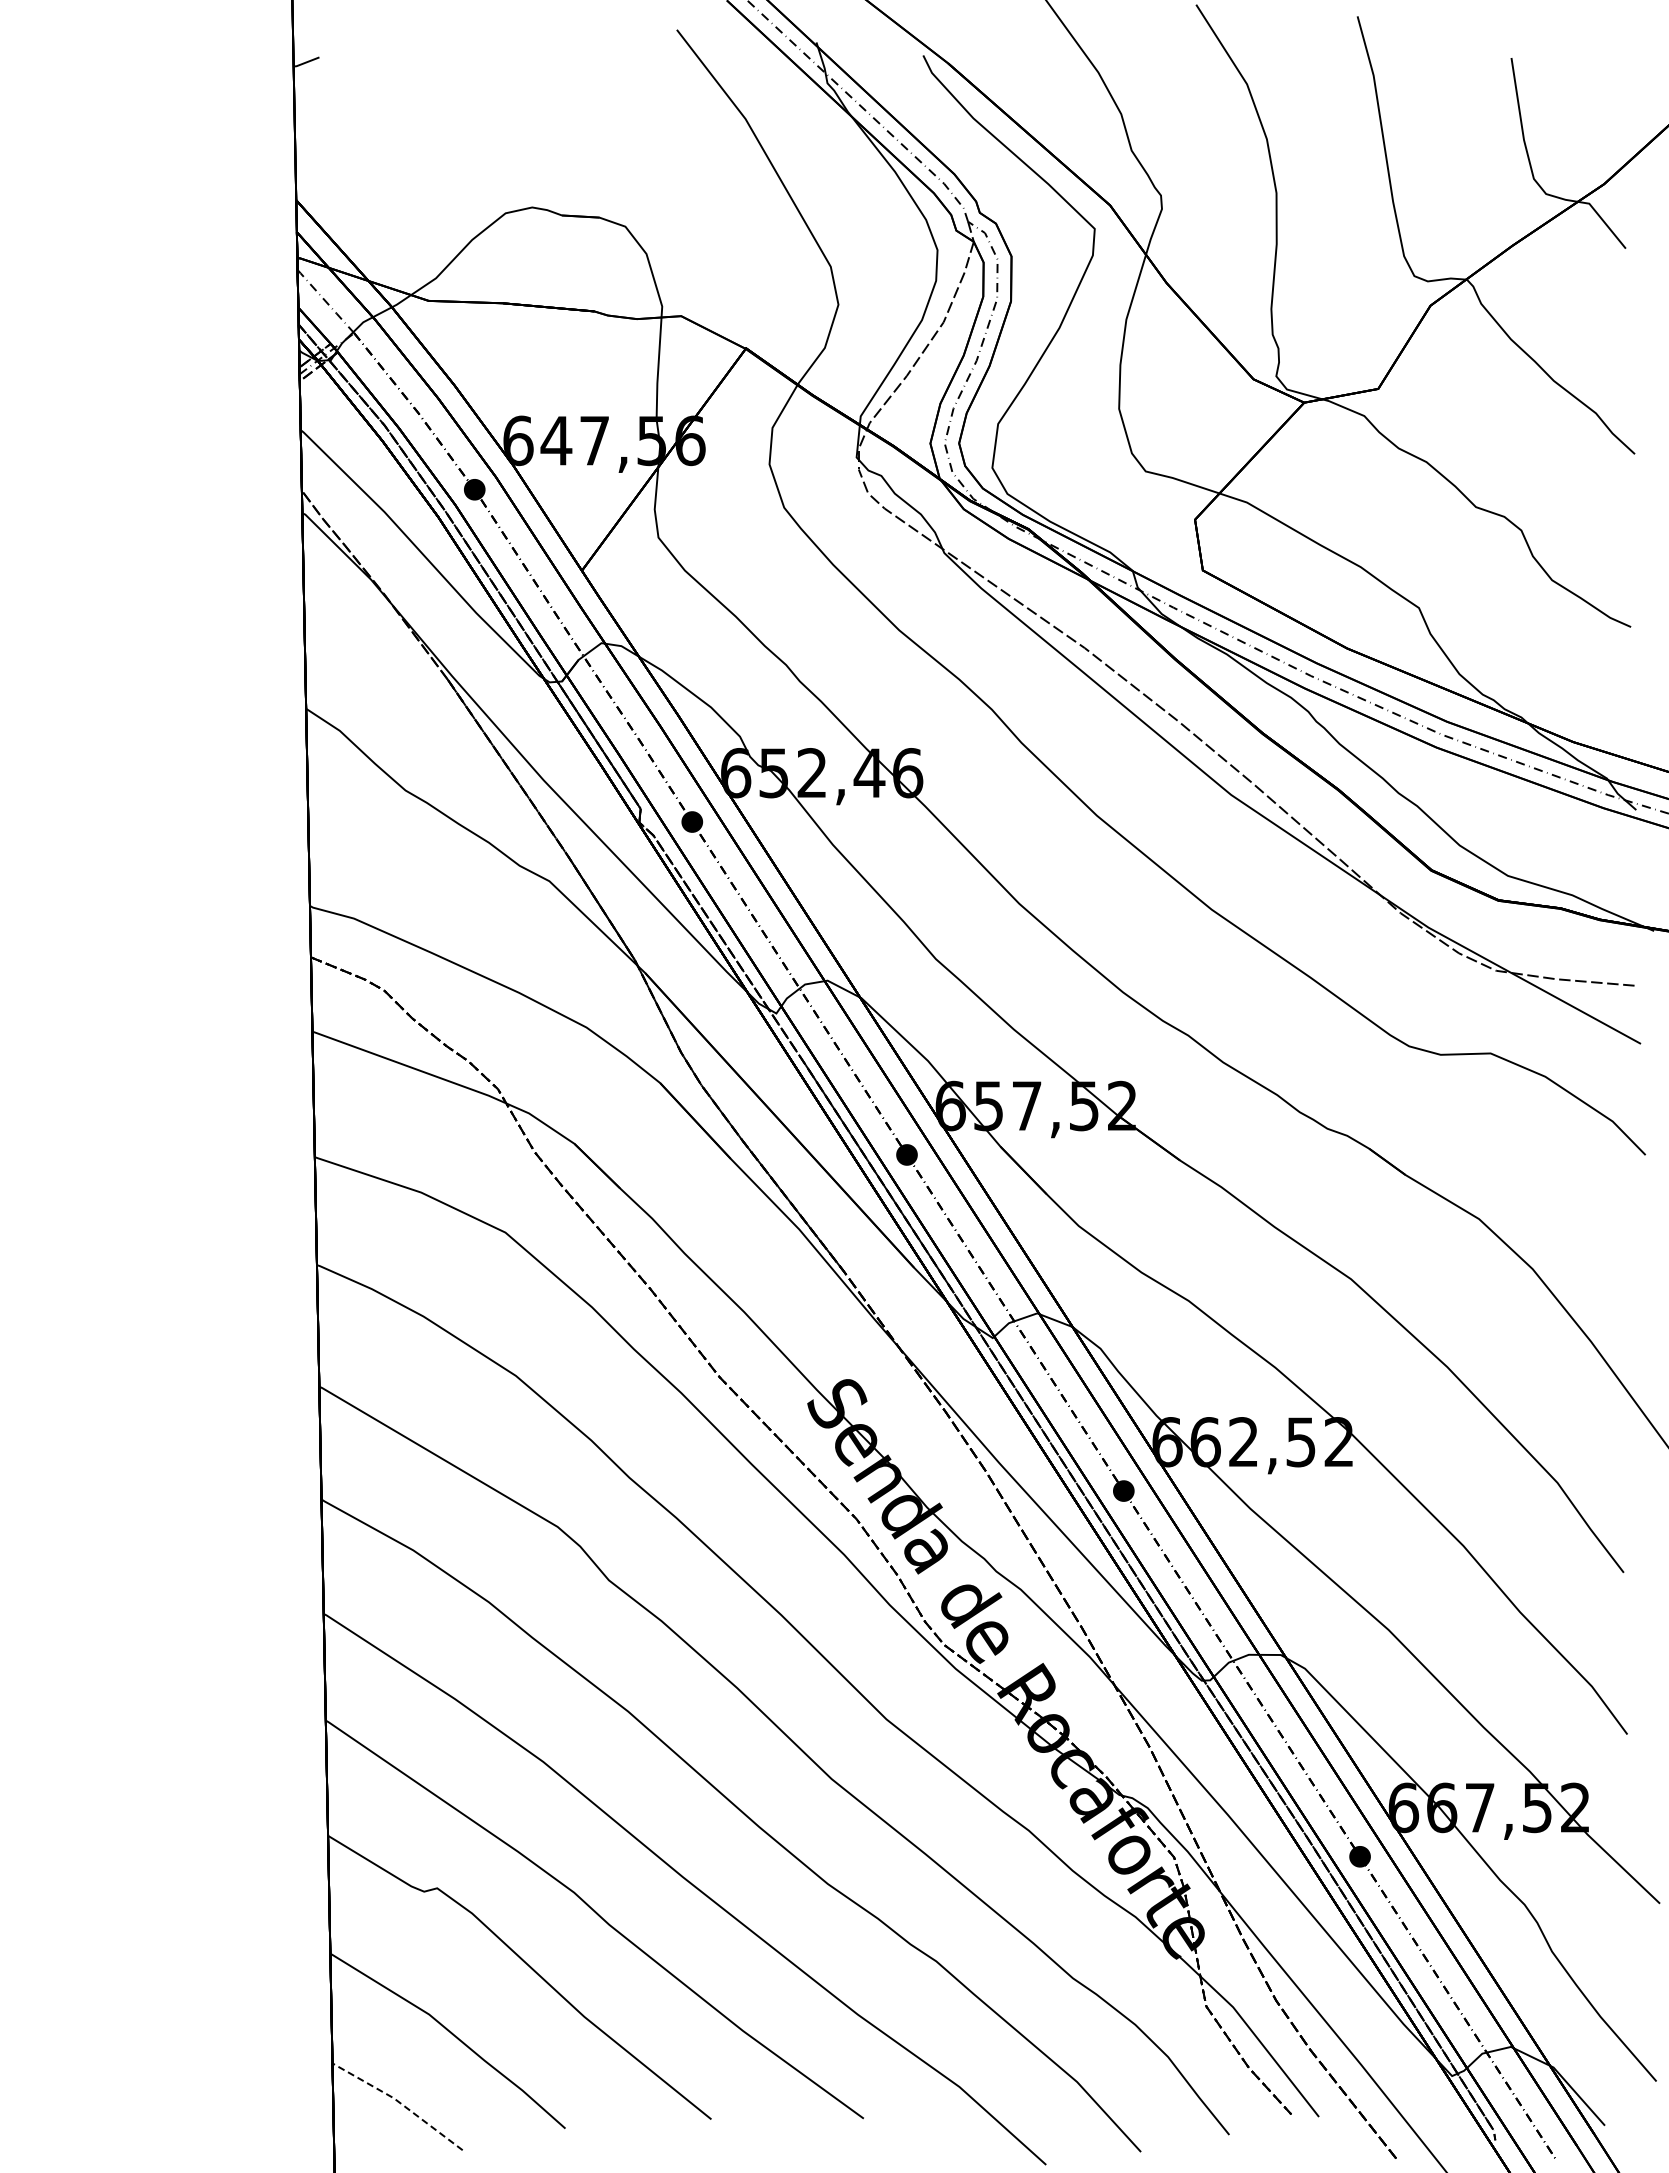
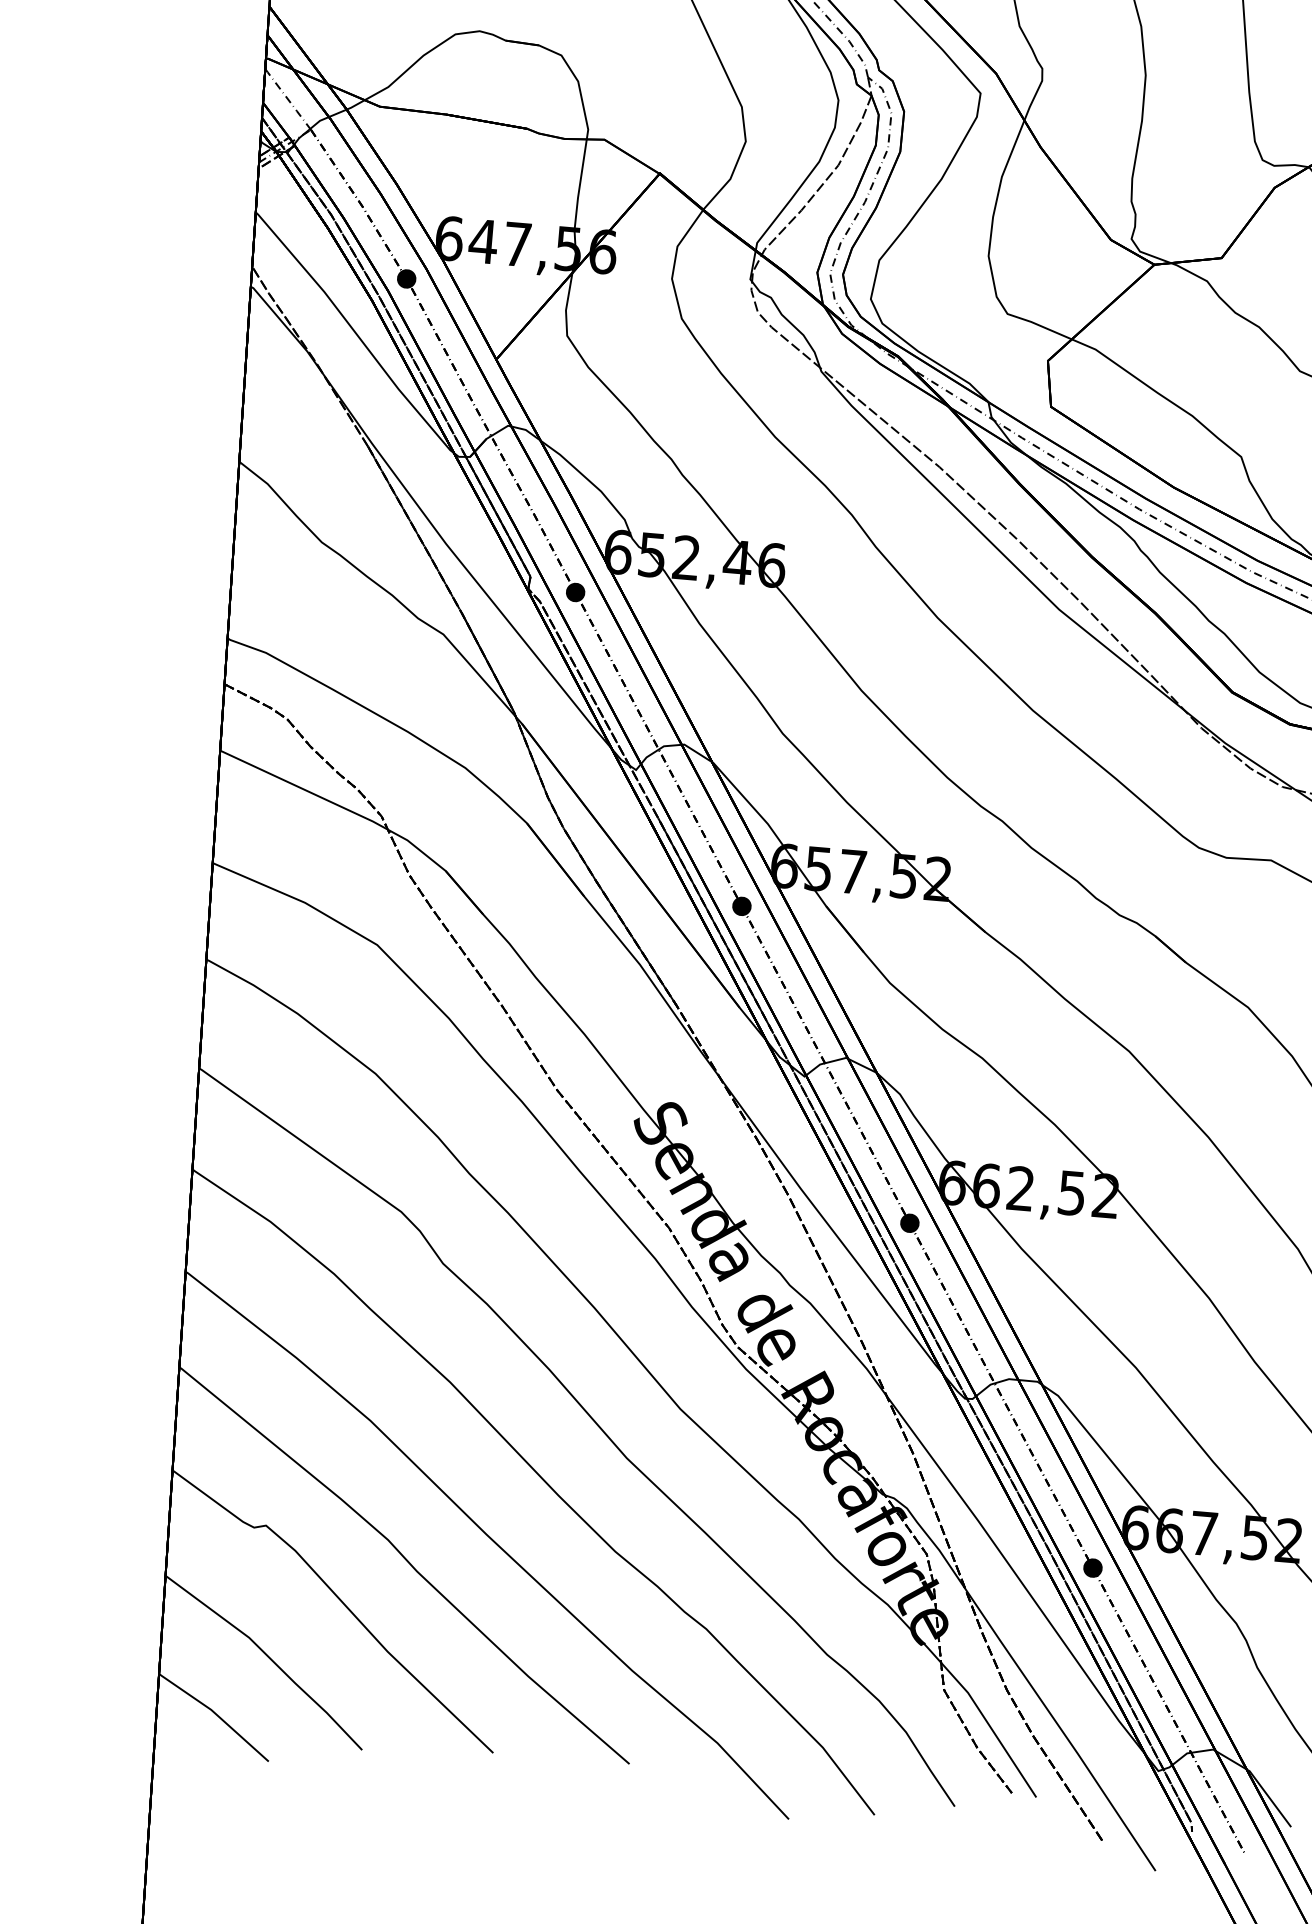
line: (398, 2101) -> (215, 1713), dashed -> solid

